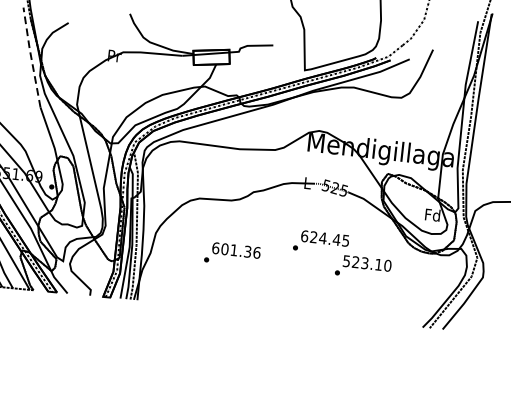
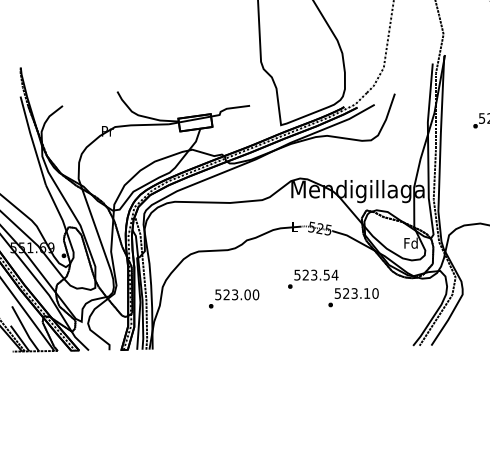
line: (31, 57) -> (32, 140), dashed -> solid
text: (325, 237) -> (316, 274), 624.45 -> 523.54
text: (236, 250) -> (237, 294), 601.36 -> 523.00

